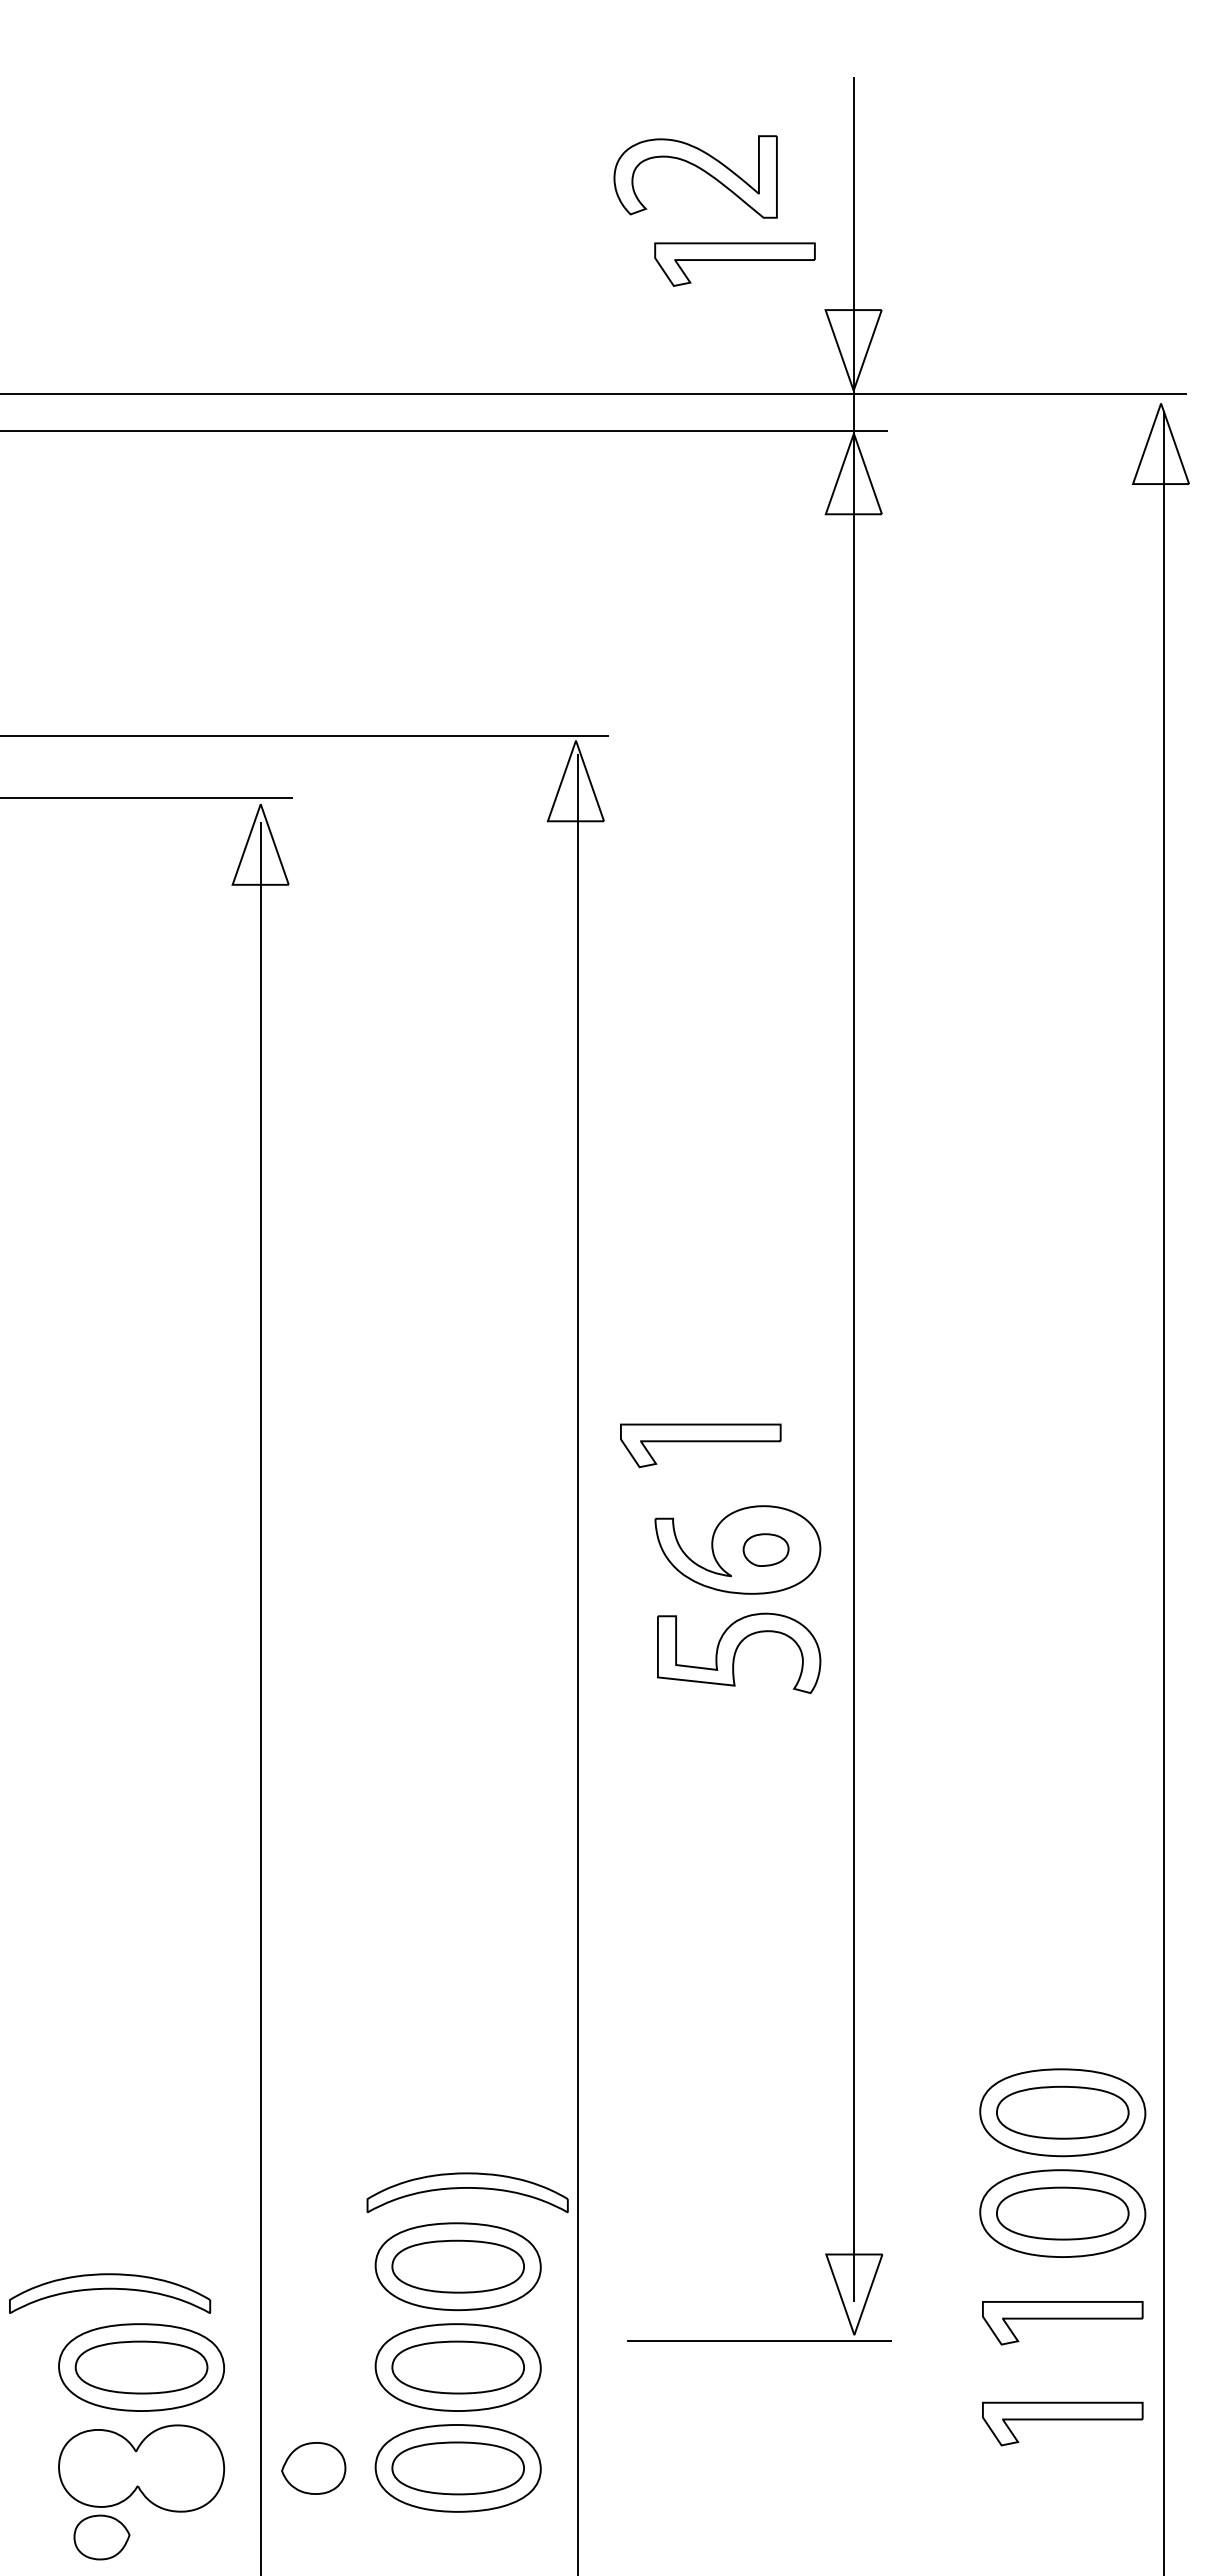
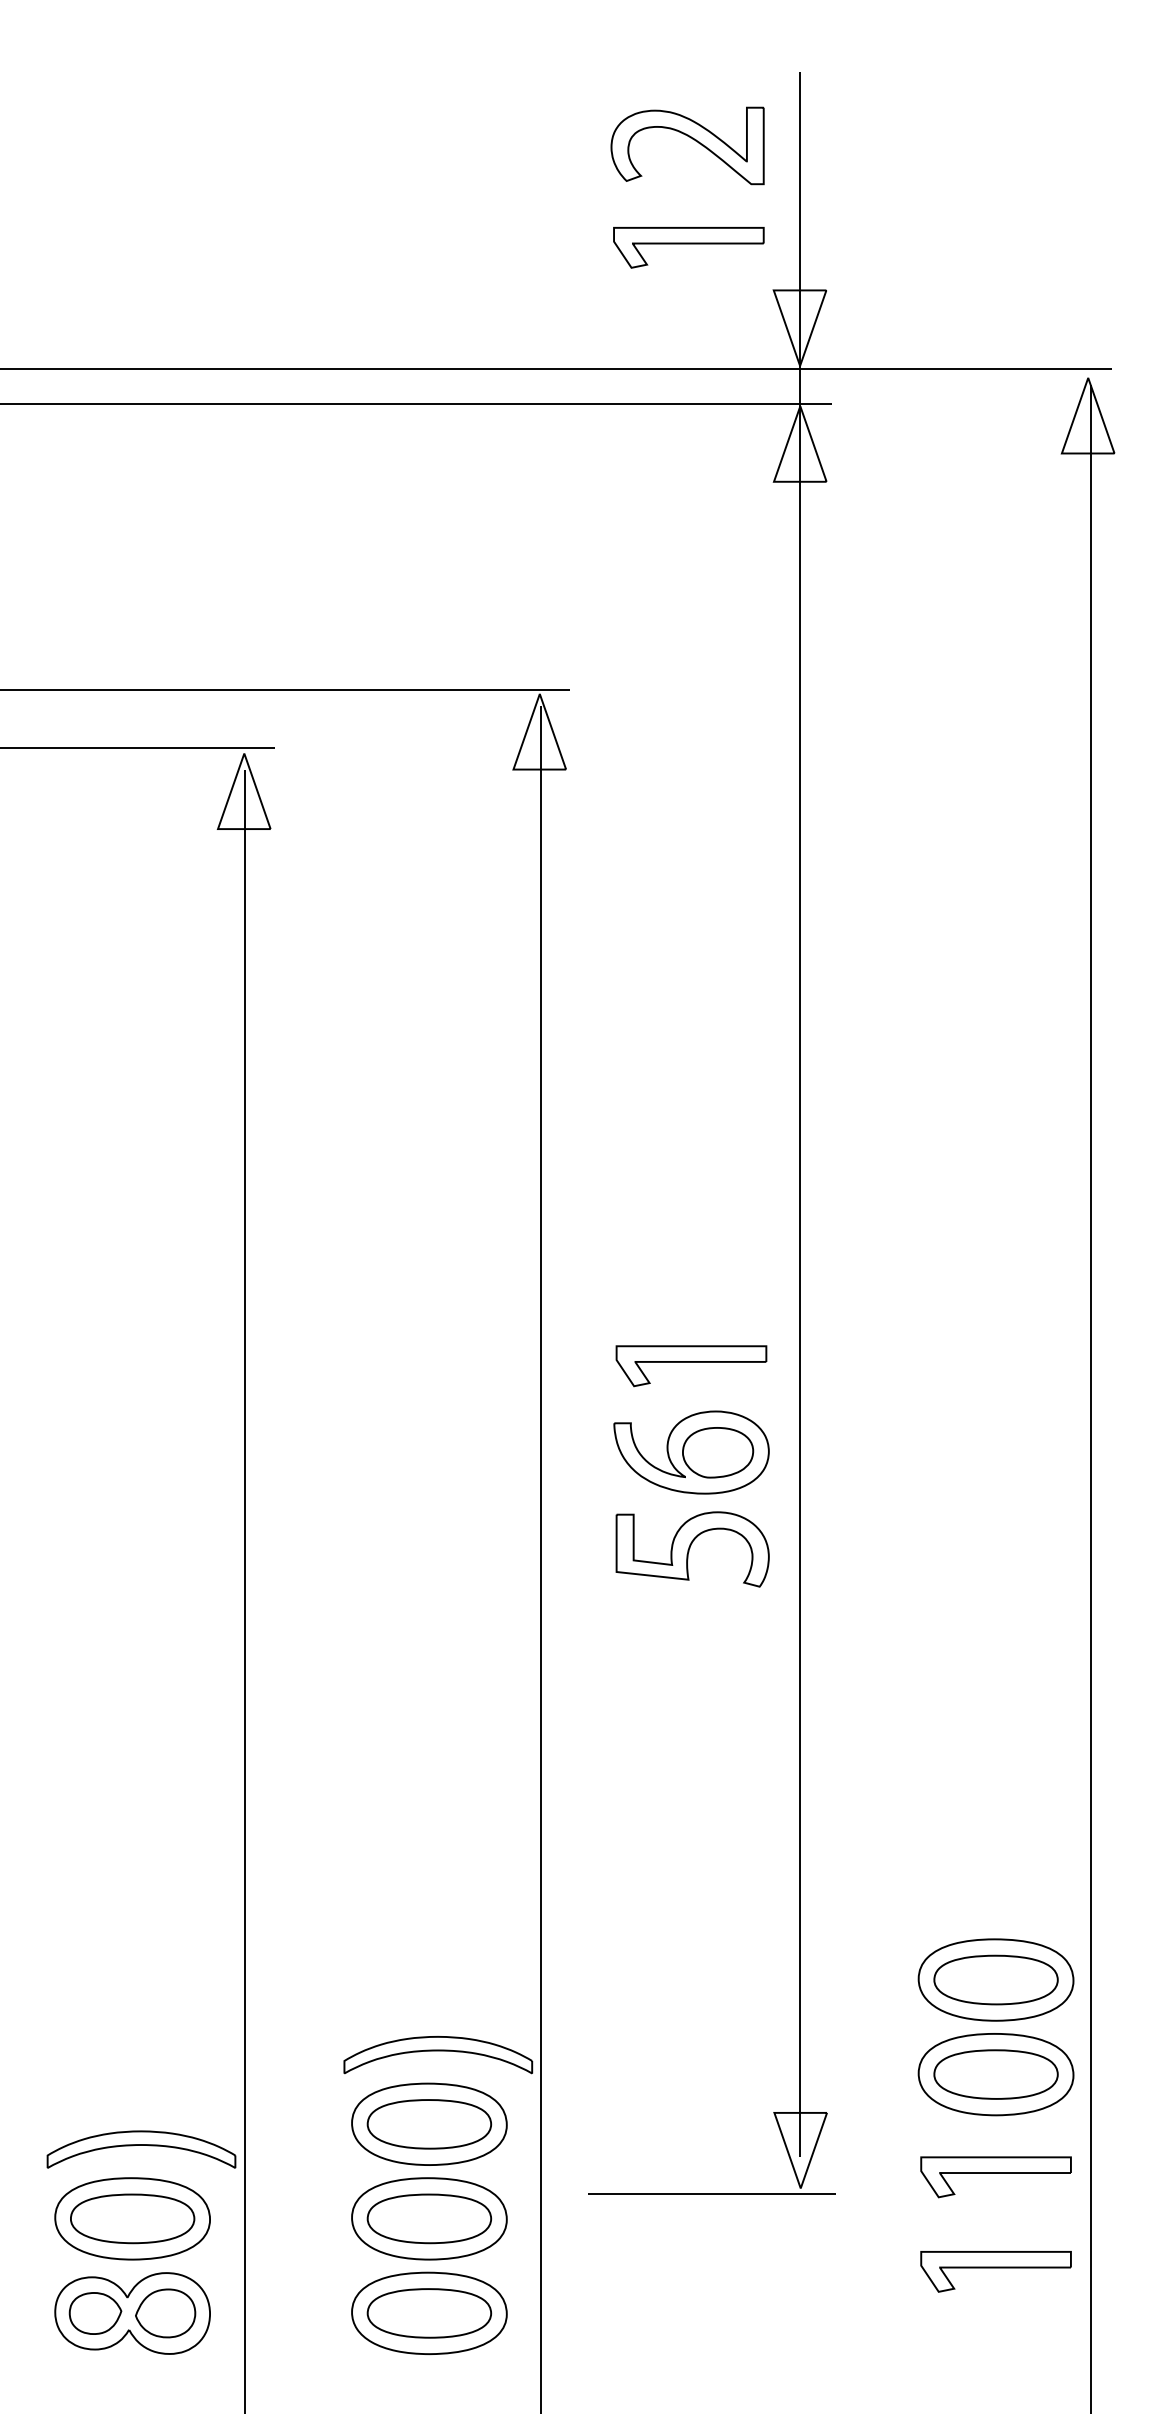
part: (701, 170) -> (693, 139), moved
part: (700, 1445) -> (691, 1365), moved
part: (765, 1549) -> (717, 1452), size x1.67
part: (110, 2293) -> (141, 2149), moved
part: (313, 2468) -> (165, 2313), moved
part: (101, 2537) -> (95, 2313), moved

